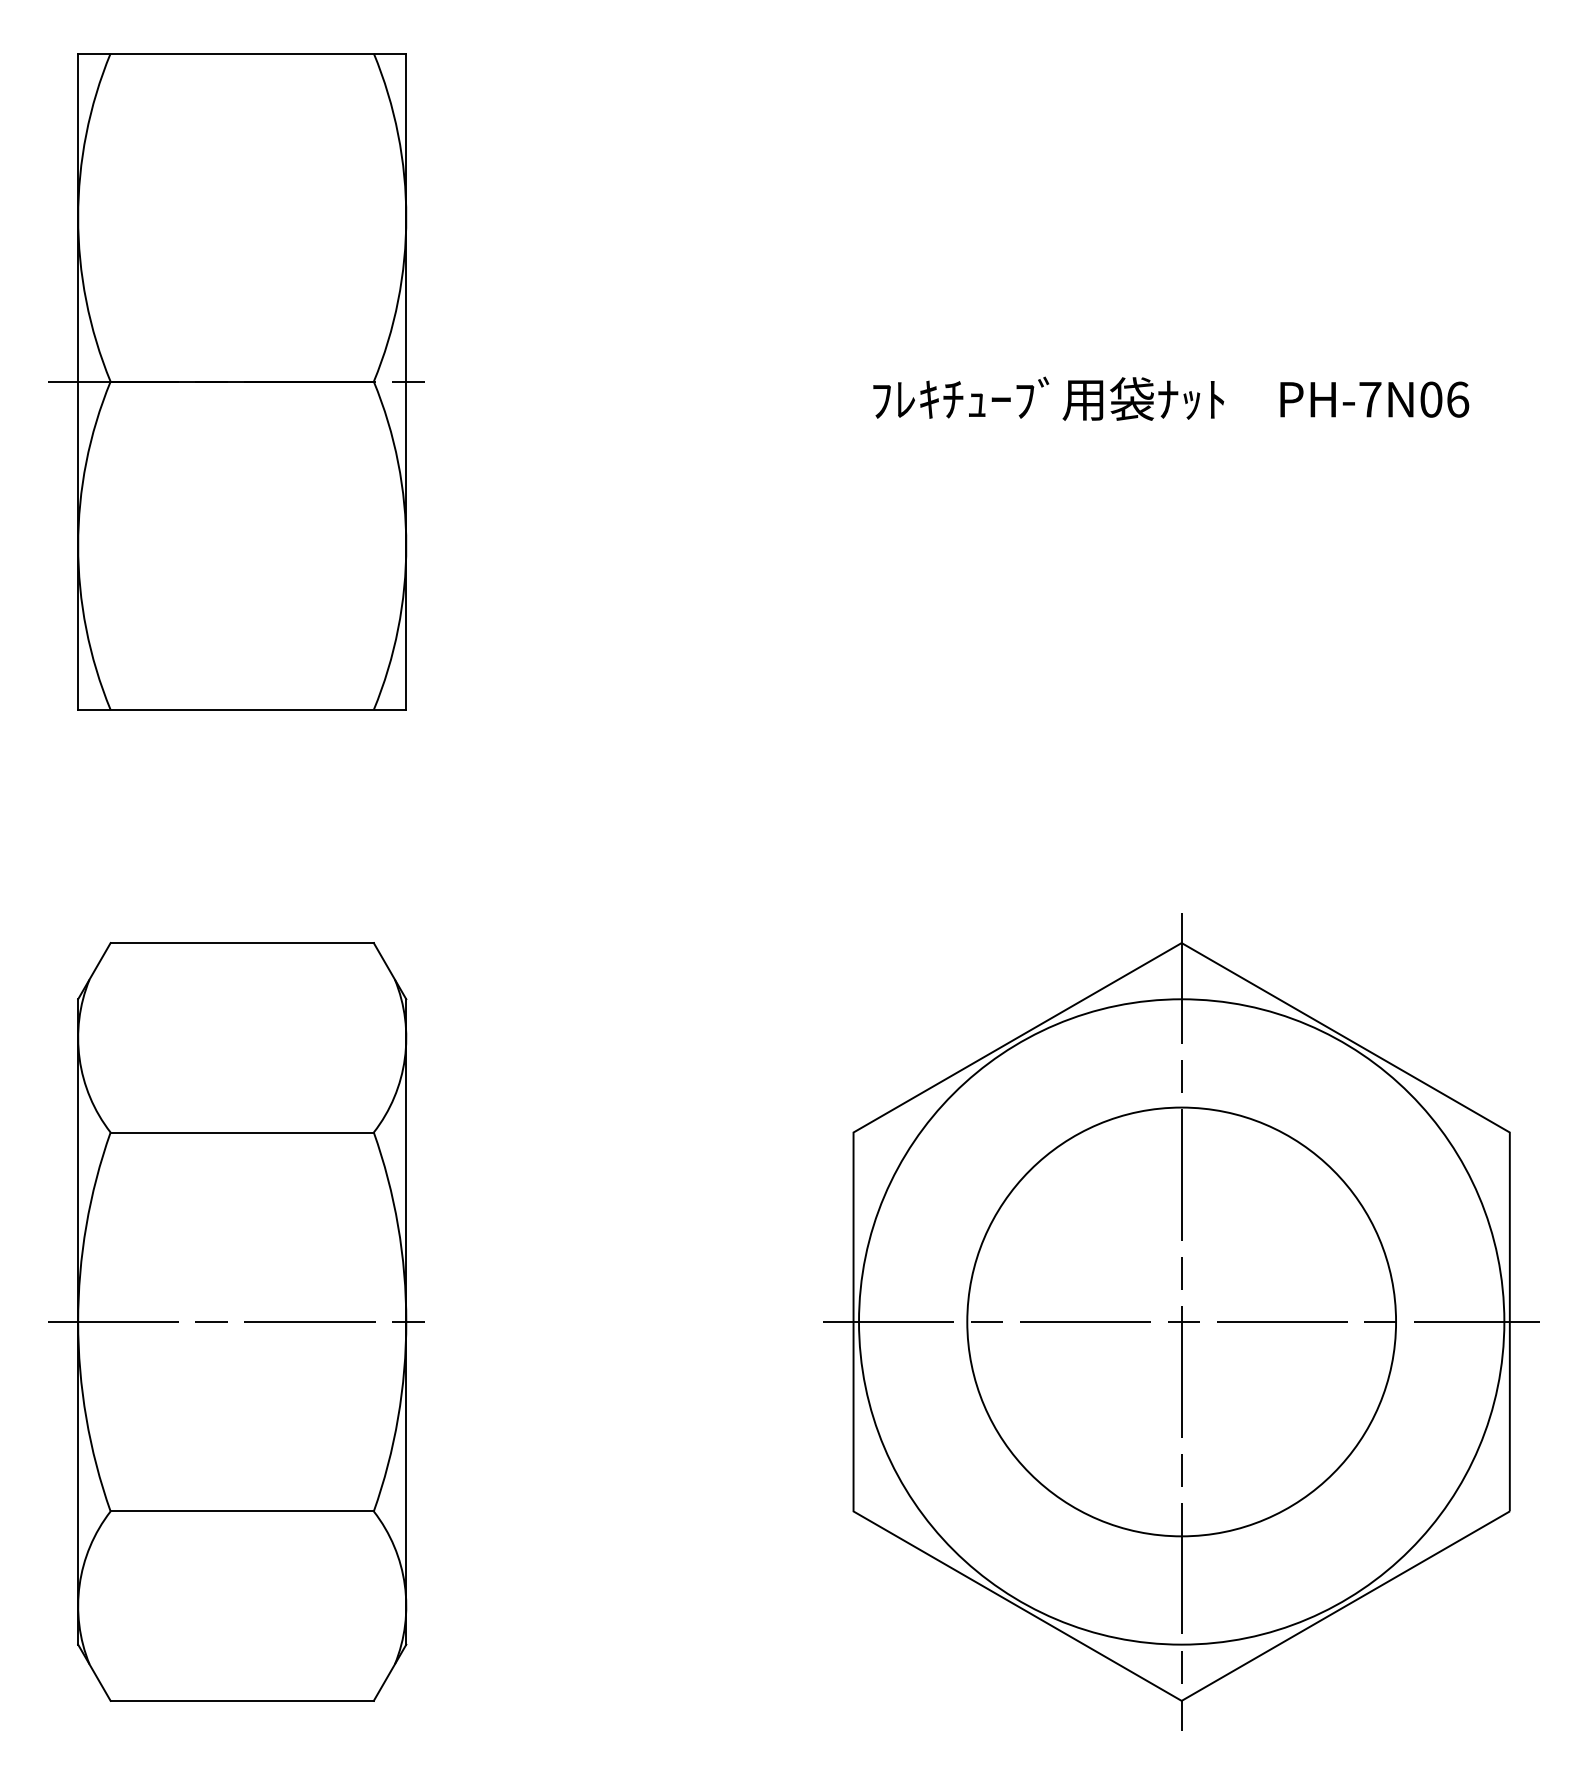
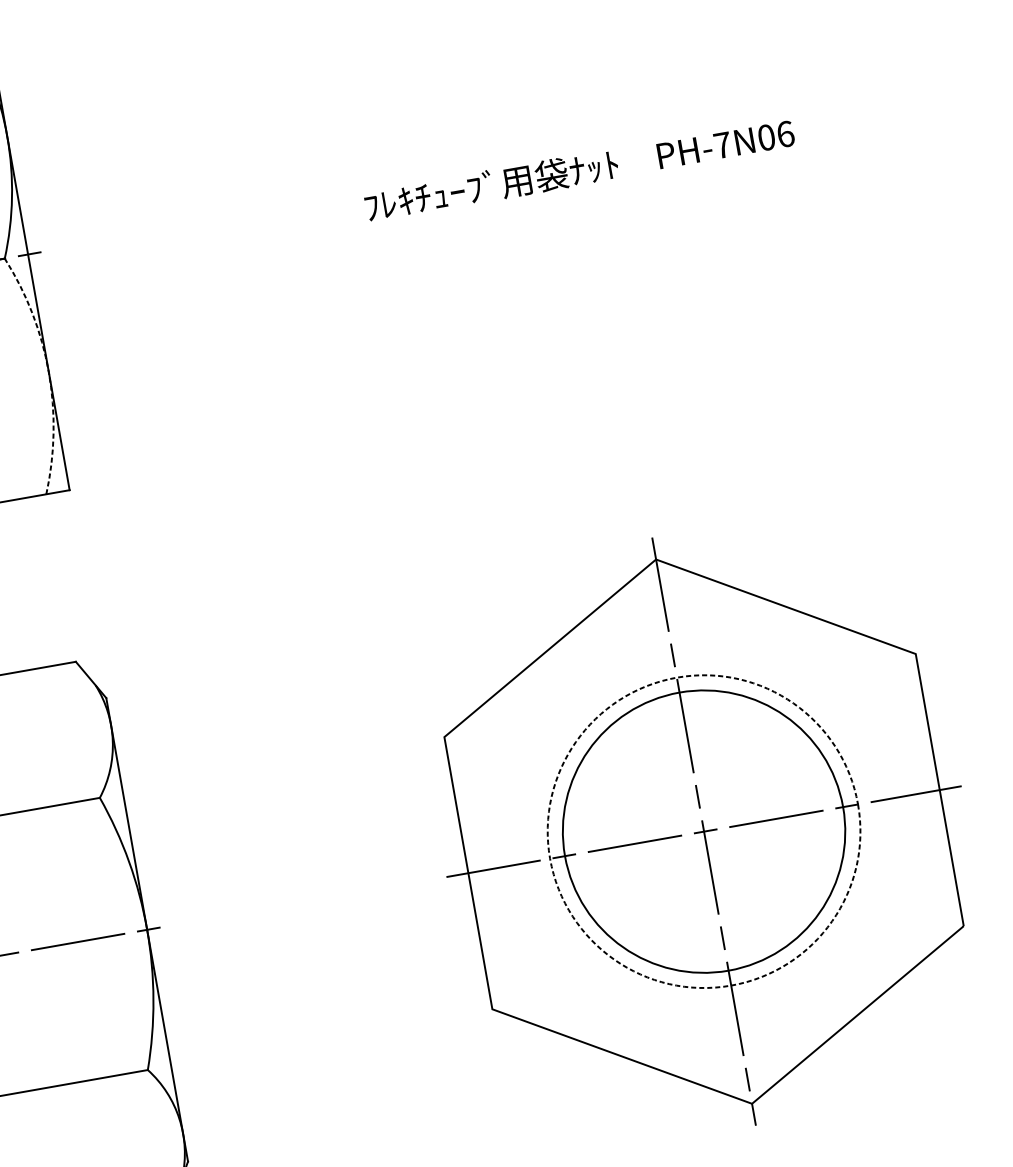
arc: (406, 545) -> (48, 372), solid -> dashed
circle: (1181, 1321) -> (703, 831), size x0.6
circle: (1181, 1321) -> (703, 831), solid -> dashed

